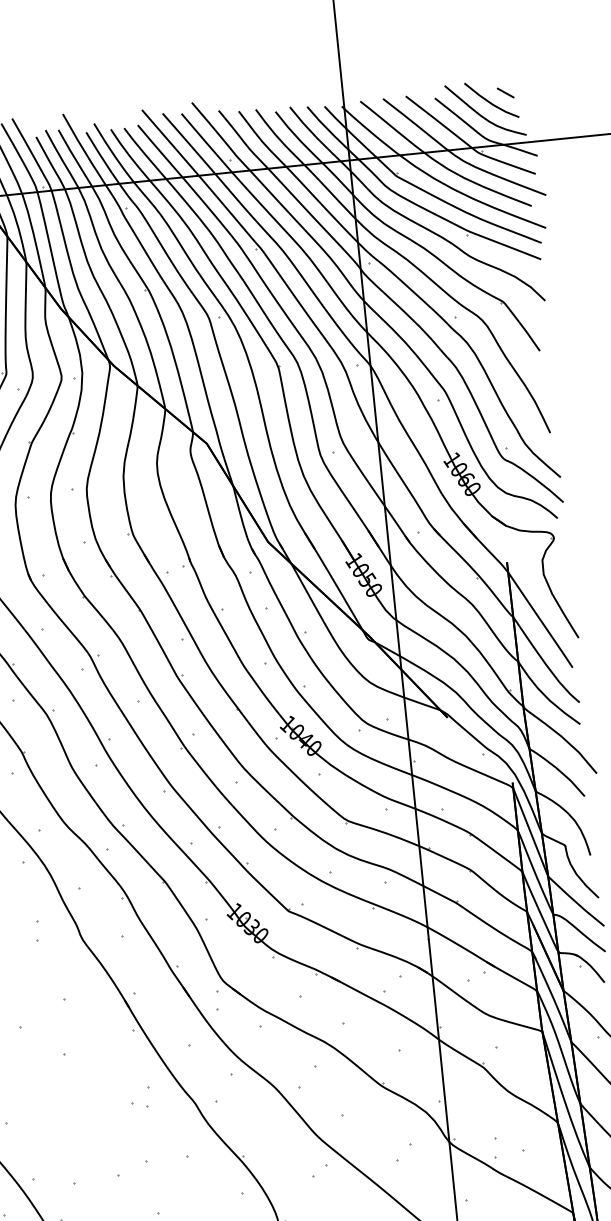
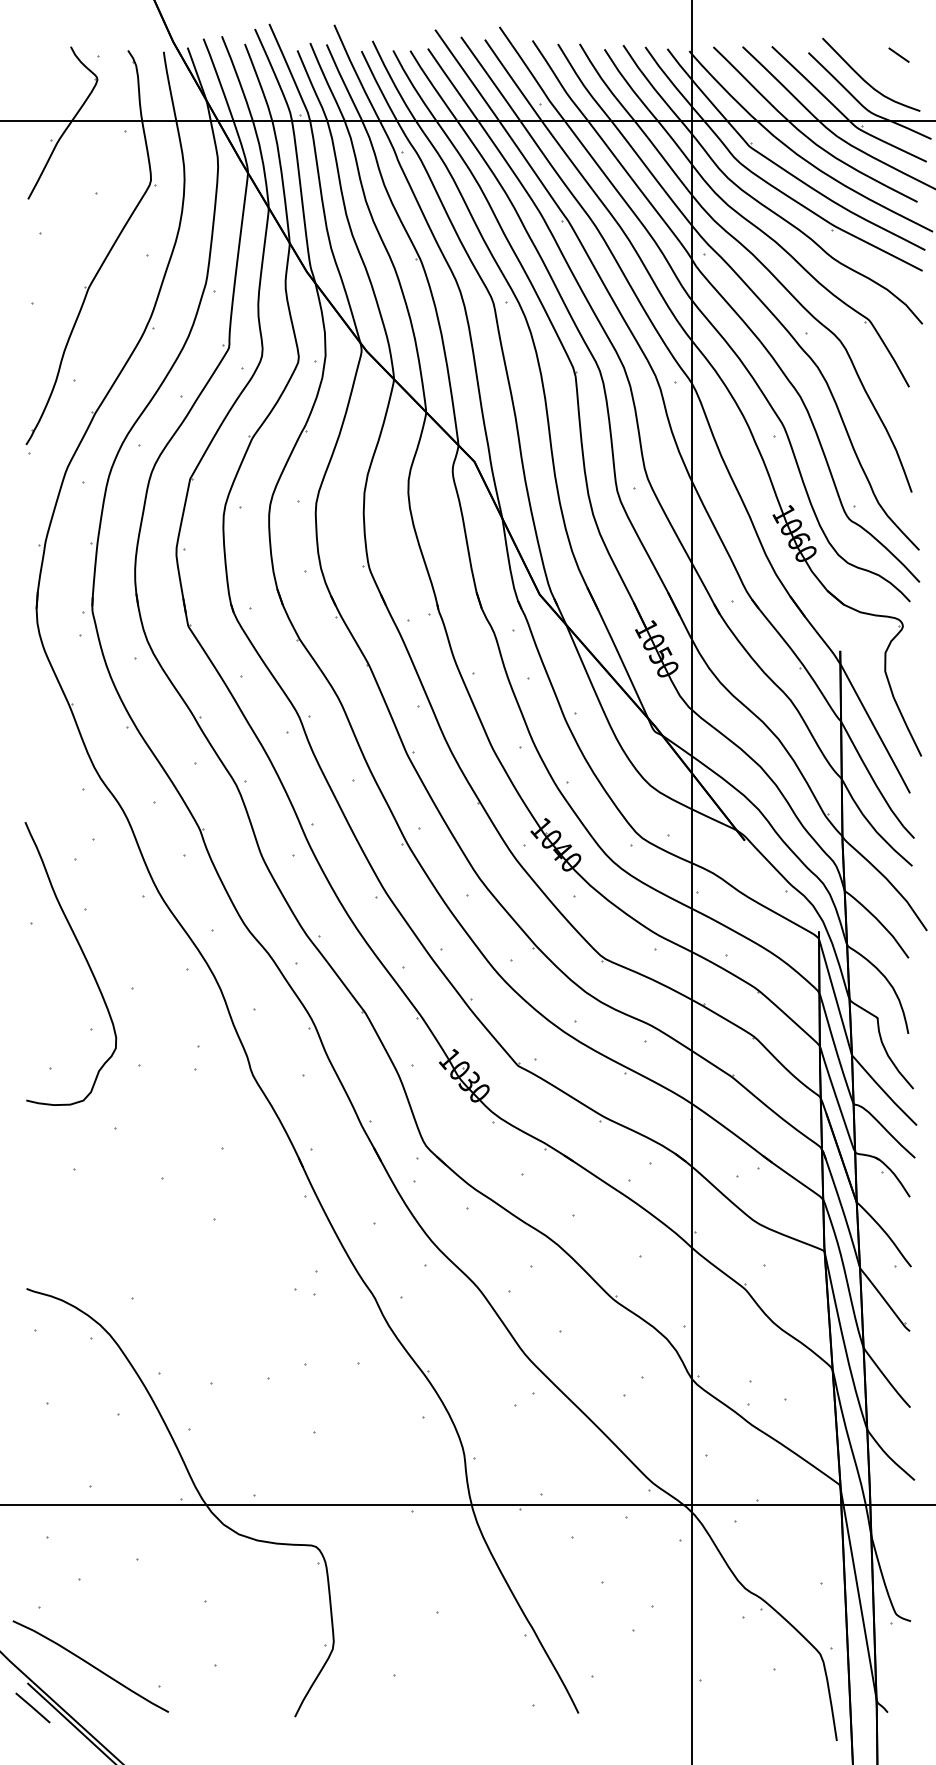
line: (490, 101) -> (878, 64), removed

